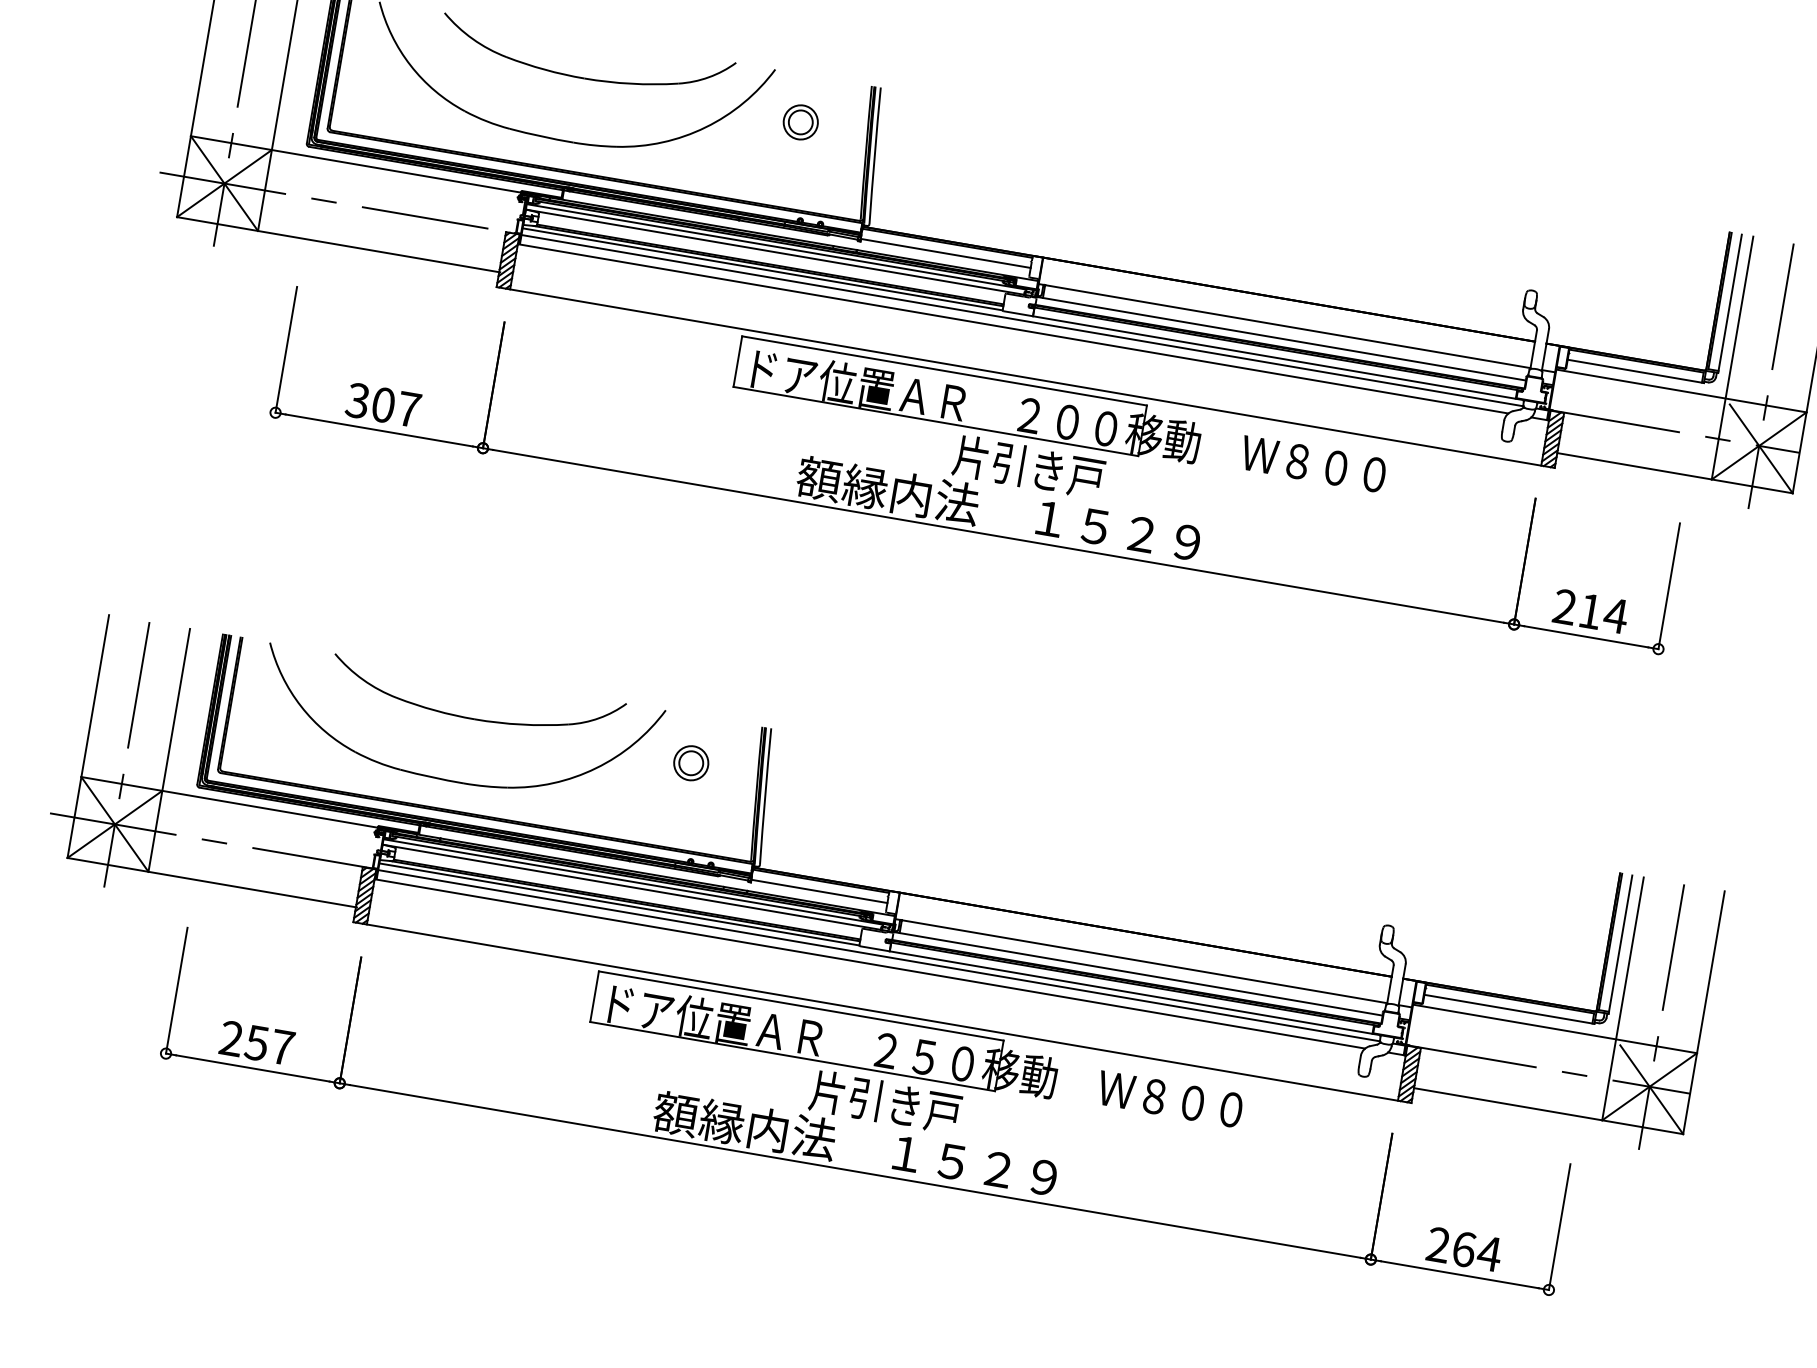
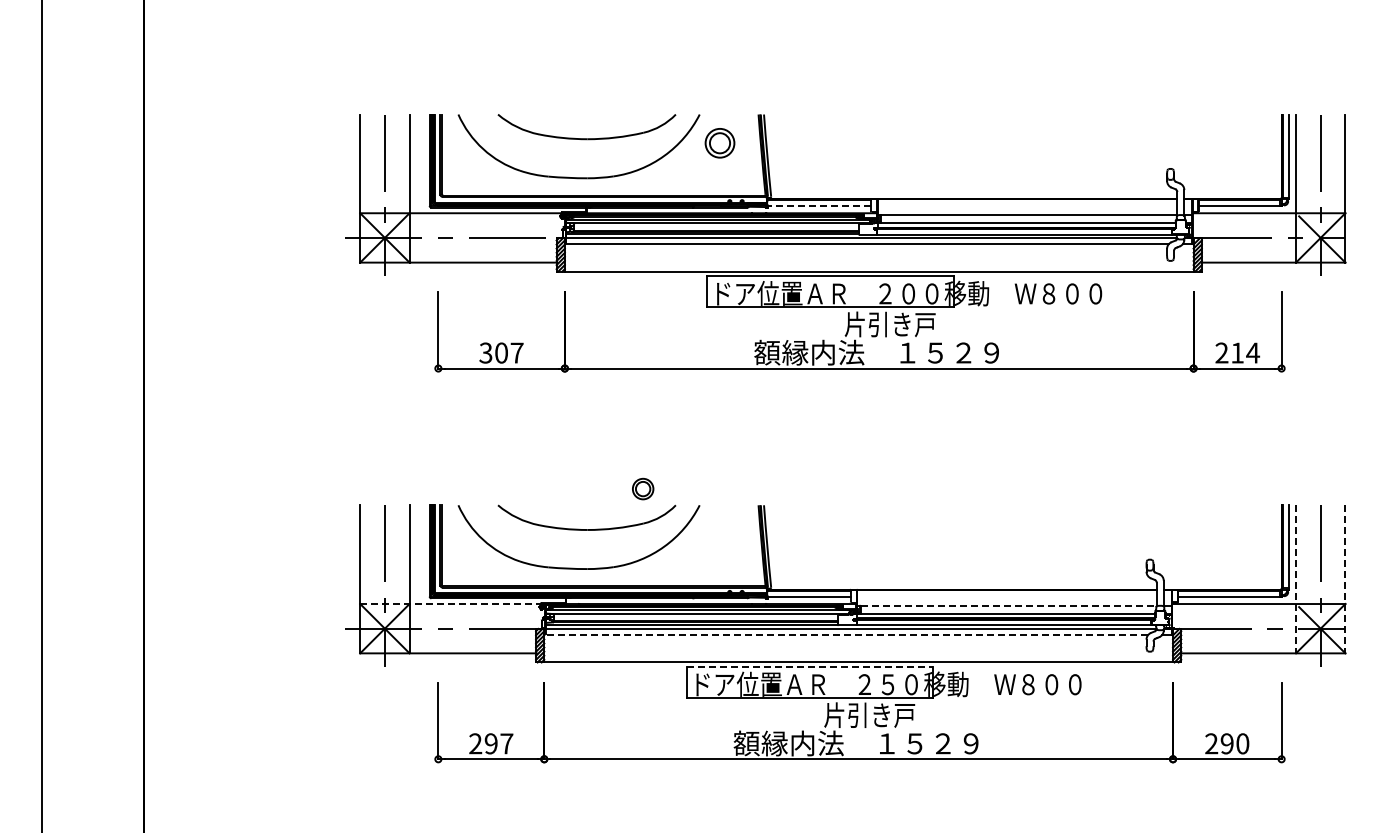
part: (801, 122) -> (720, 143), size x1.4
line: (946, 253) -> (819, 206), solid -> dashed
part: (691, 762) -> (643, 488), moved
line: (230, 803) -> (451, 604), solid -> dashed
line: (1144, 961) -> (1008, 605), solid -> dashed
line: (870, 963) -> (846, 634), solid -> dashed
line: (1623, 999) -> (1296, 579), solid -> dashed
line: (802, 1005) -> (810, 666), solid -> dashed
line: (1704, 1013) -> (1345, 579), solid -> dashed
text: (255, 1042) -> (490, 743), 257 -> 297
text: (1476, 1250) -> (1234, 743), 264 -> 290

